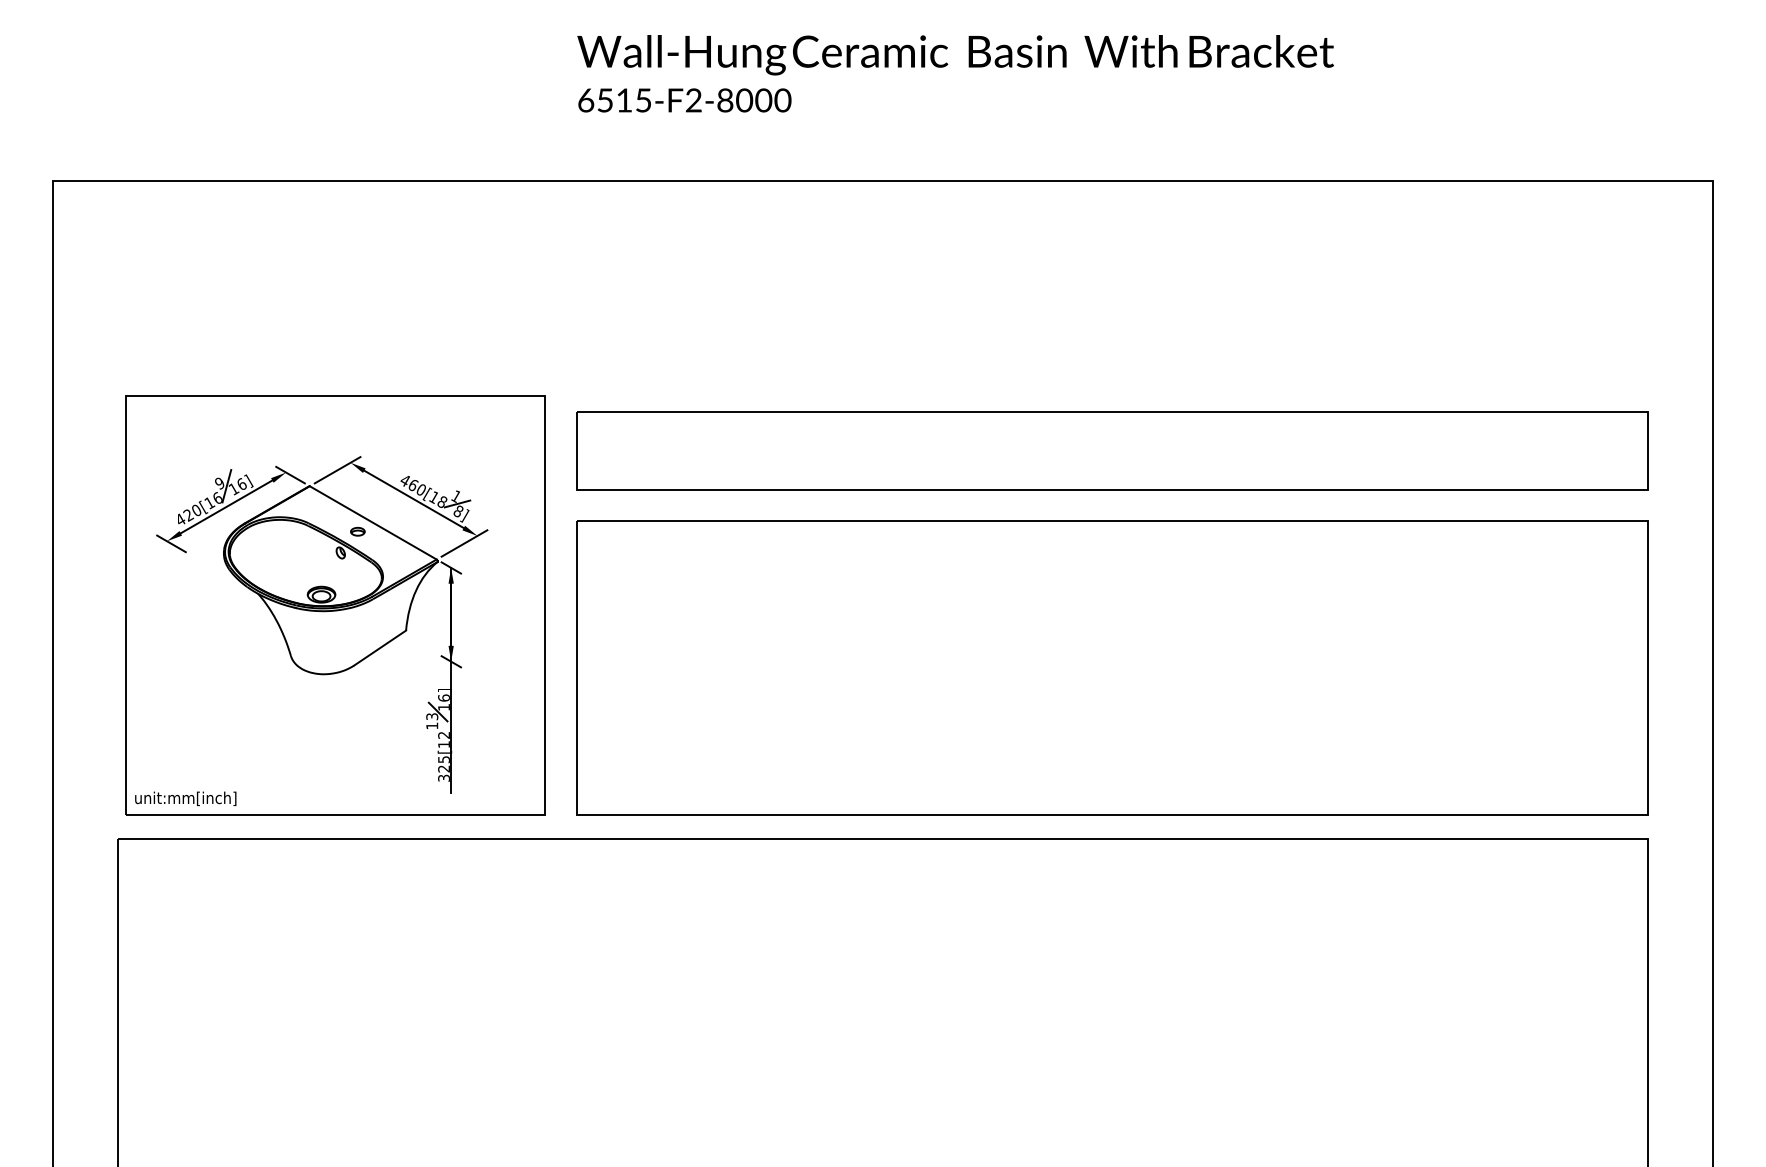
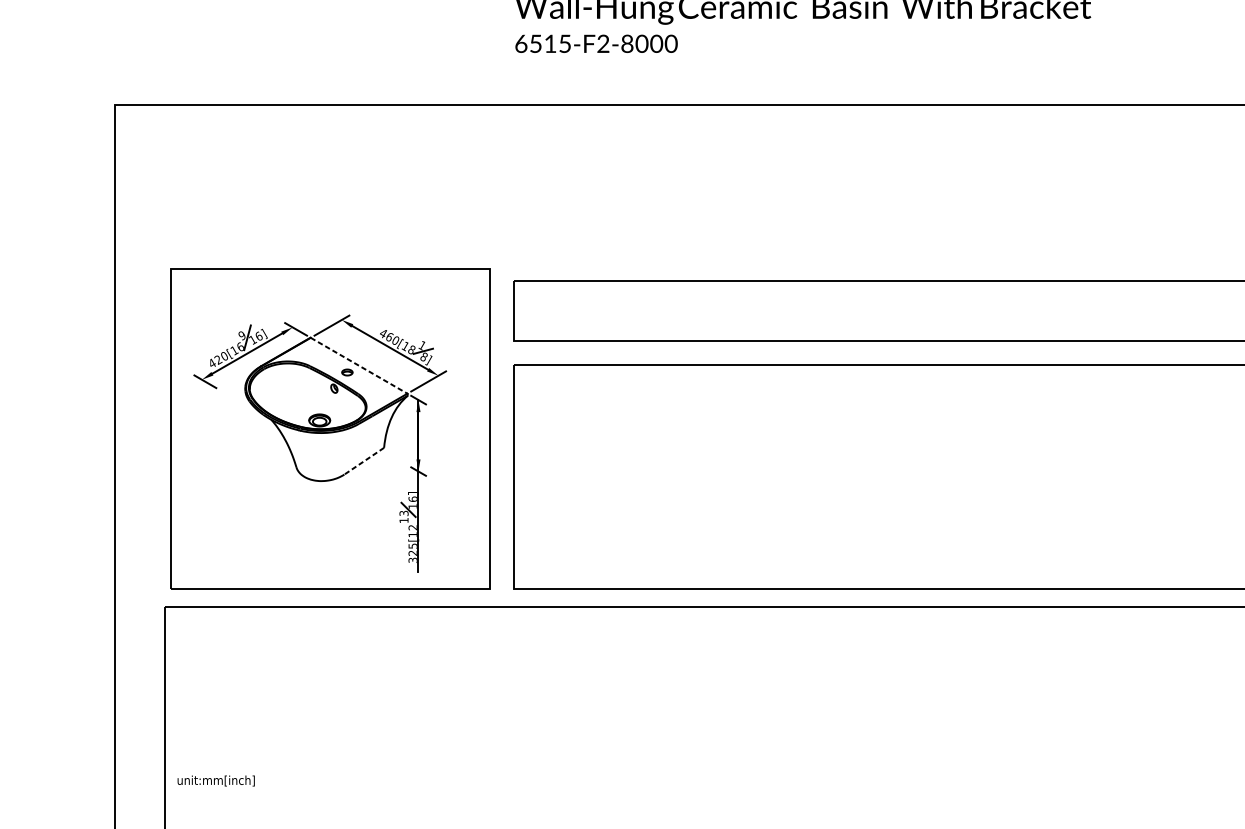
line: (373, 523) -> (359, 366), solid -> dashed
line: (379, 648) -> (363, 461), solid -> dashed
text: (185, 798) -> (216, 780), moved

